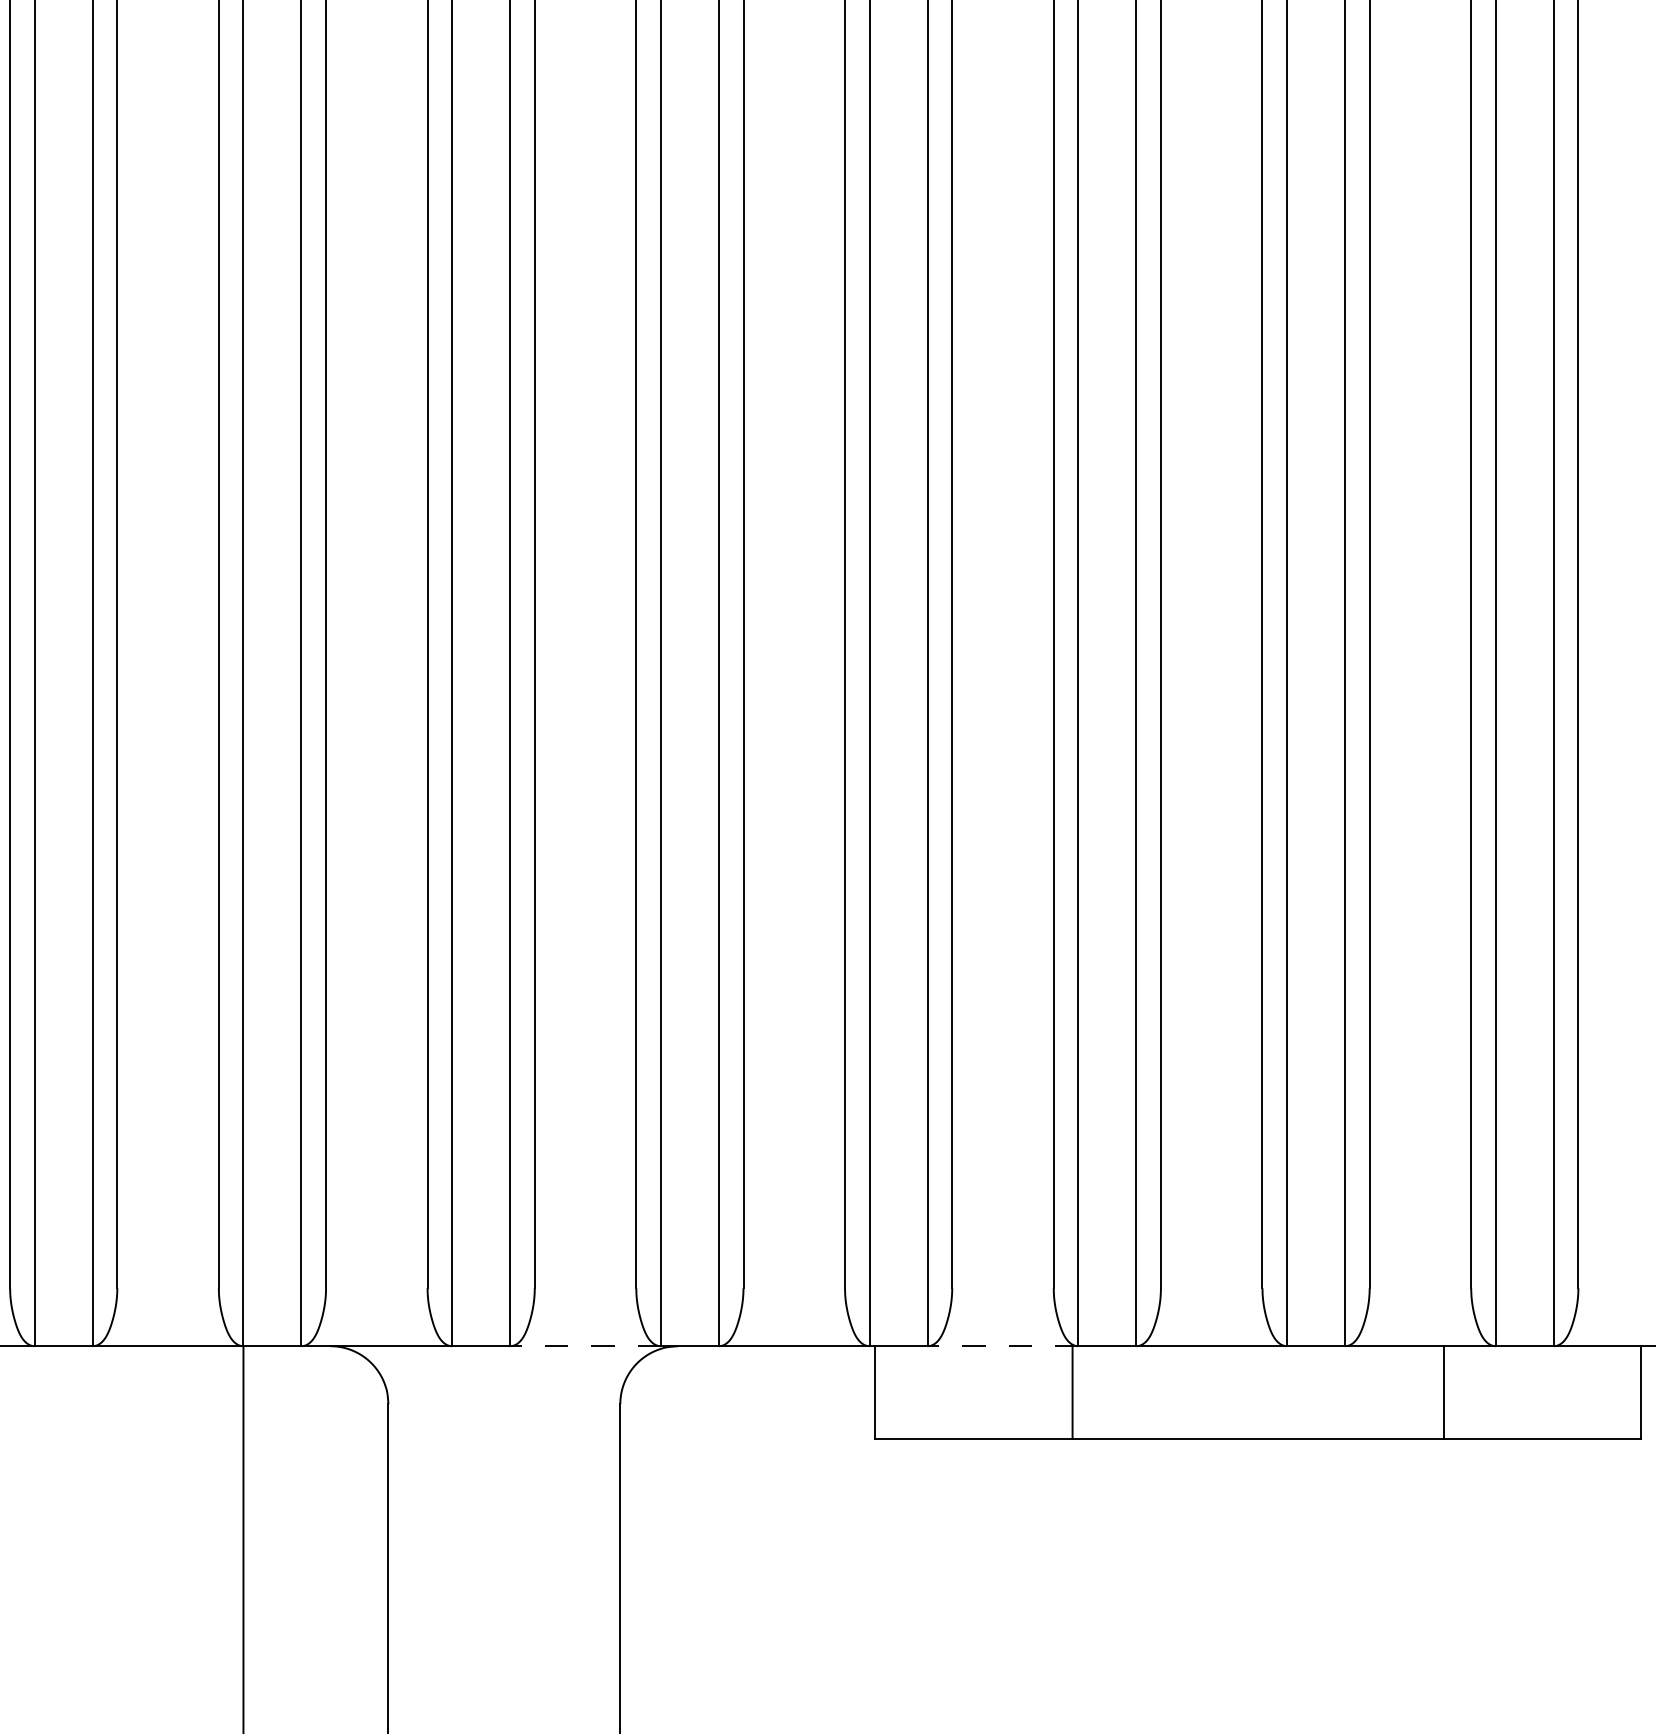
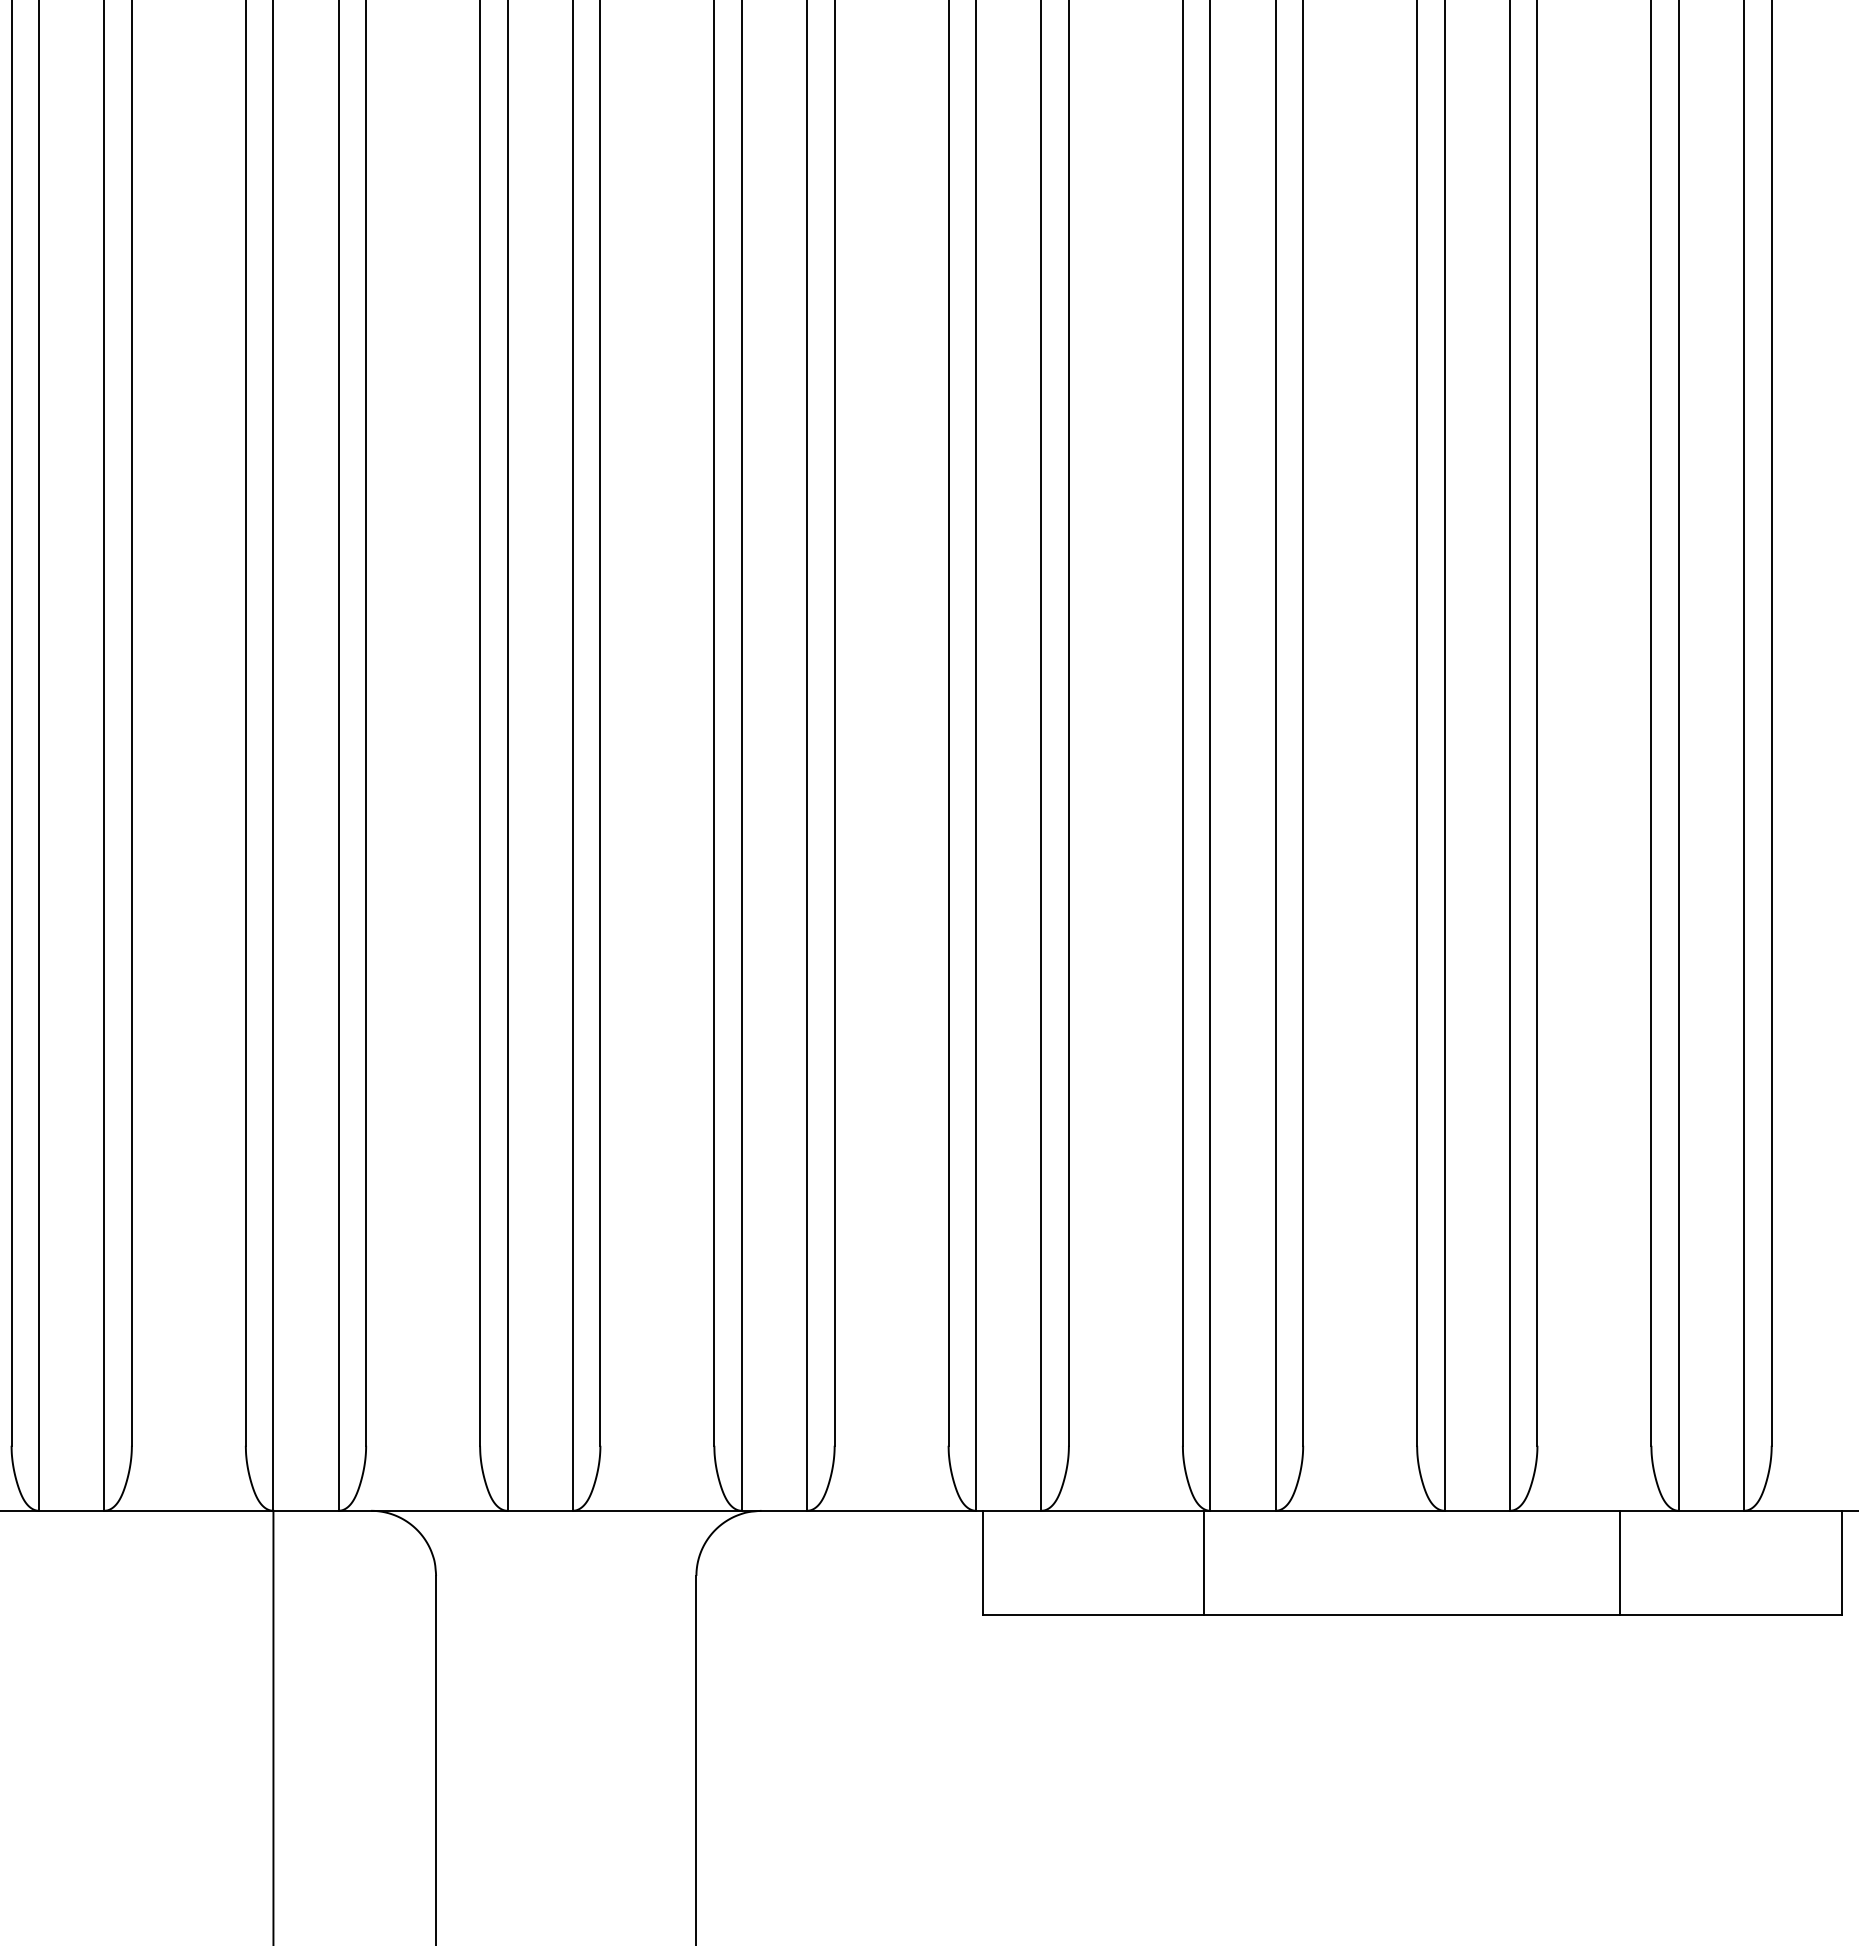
line: (585, 1345) -> (657, 1510), dashed -> solid
line: (1002, 1345) -> (1125, 1510), dashed -> solid

